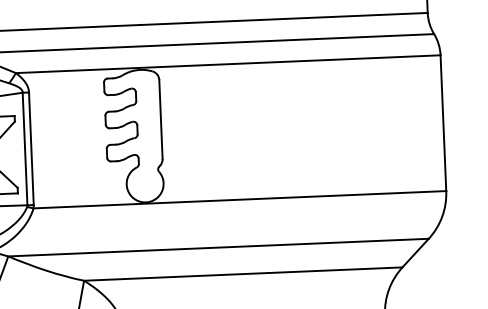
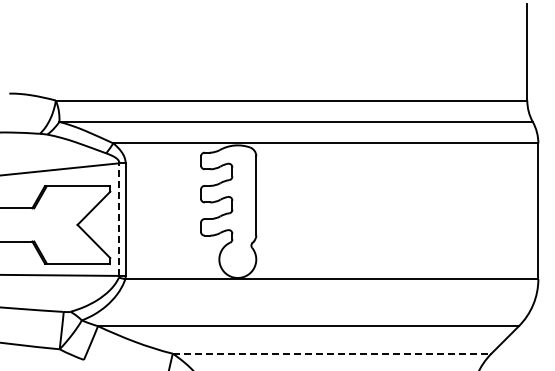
line: (25, 148) -> (119, 219), solid -> dashed
line: (243, 273) -> (332, 353), solid -> dashed

